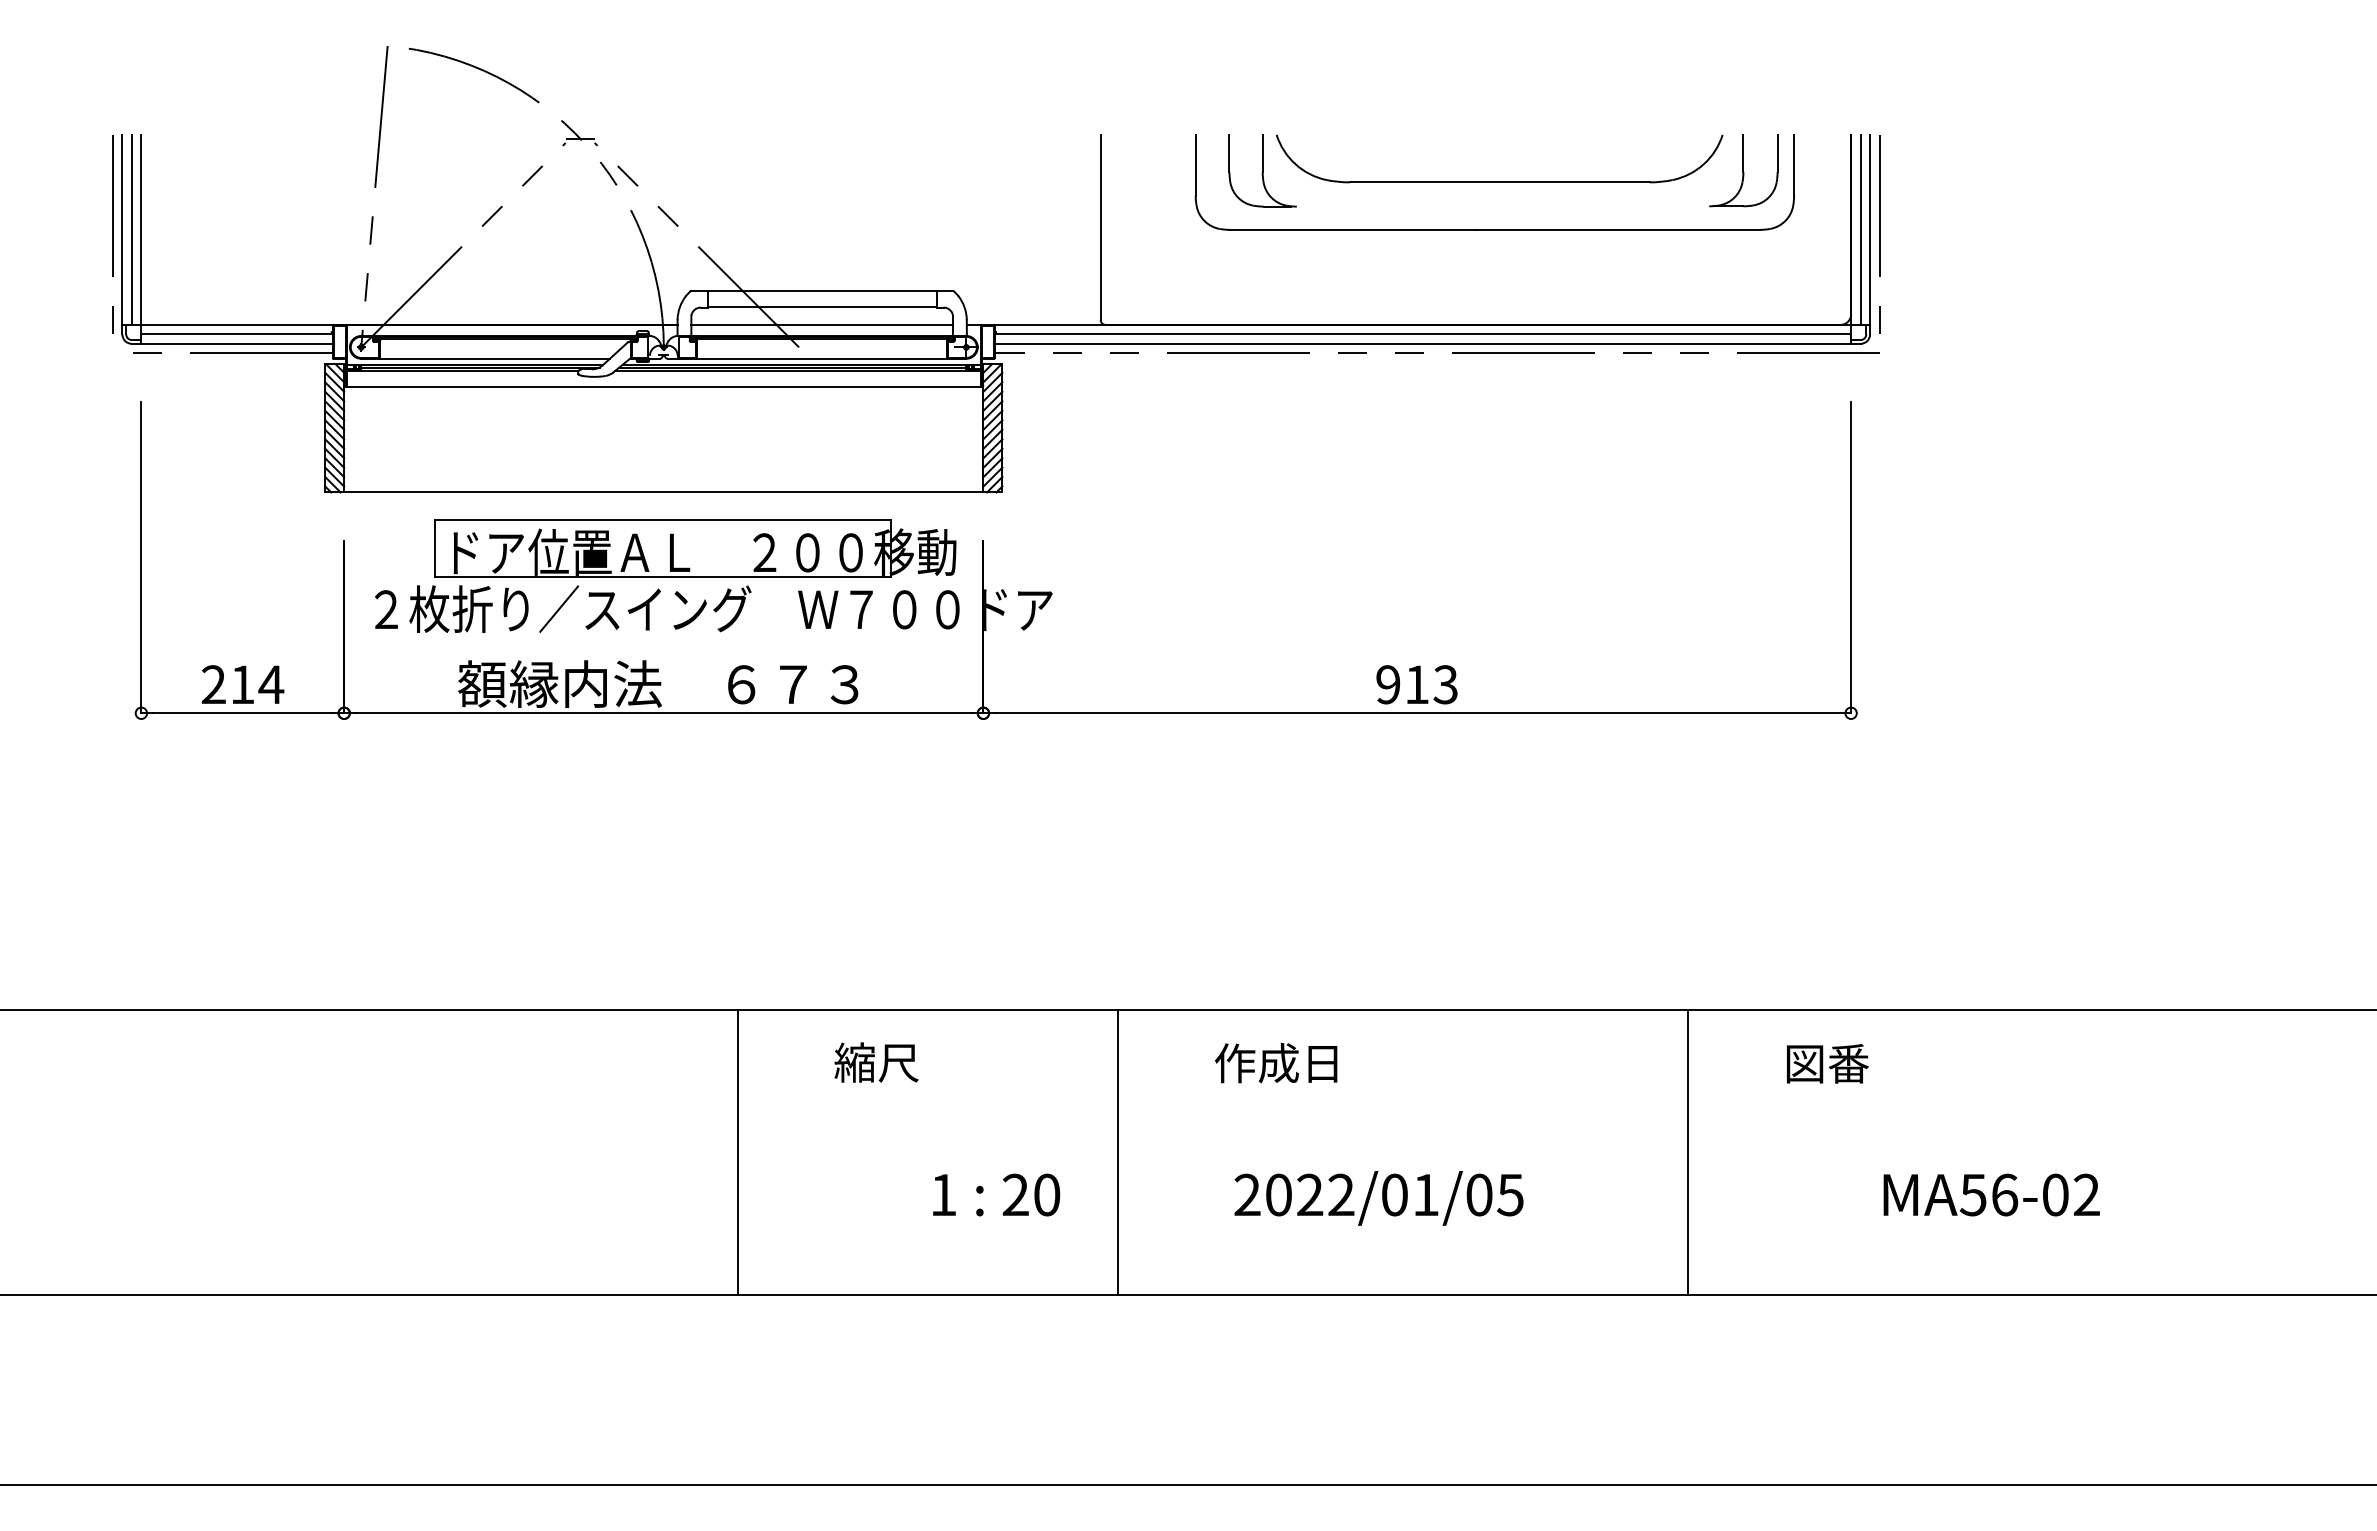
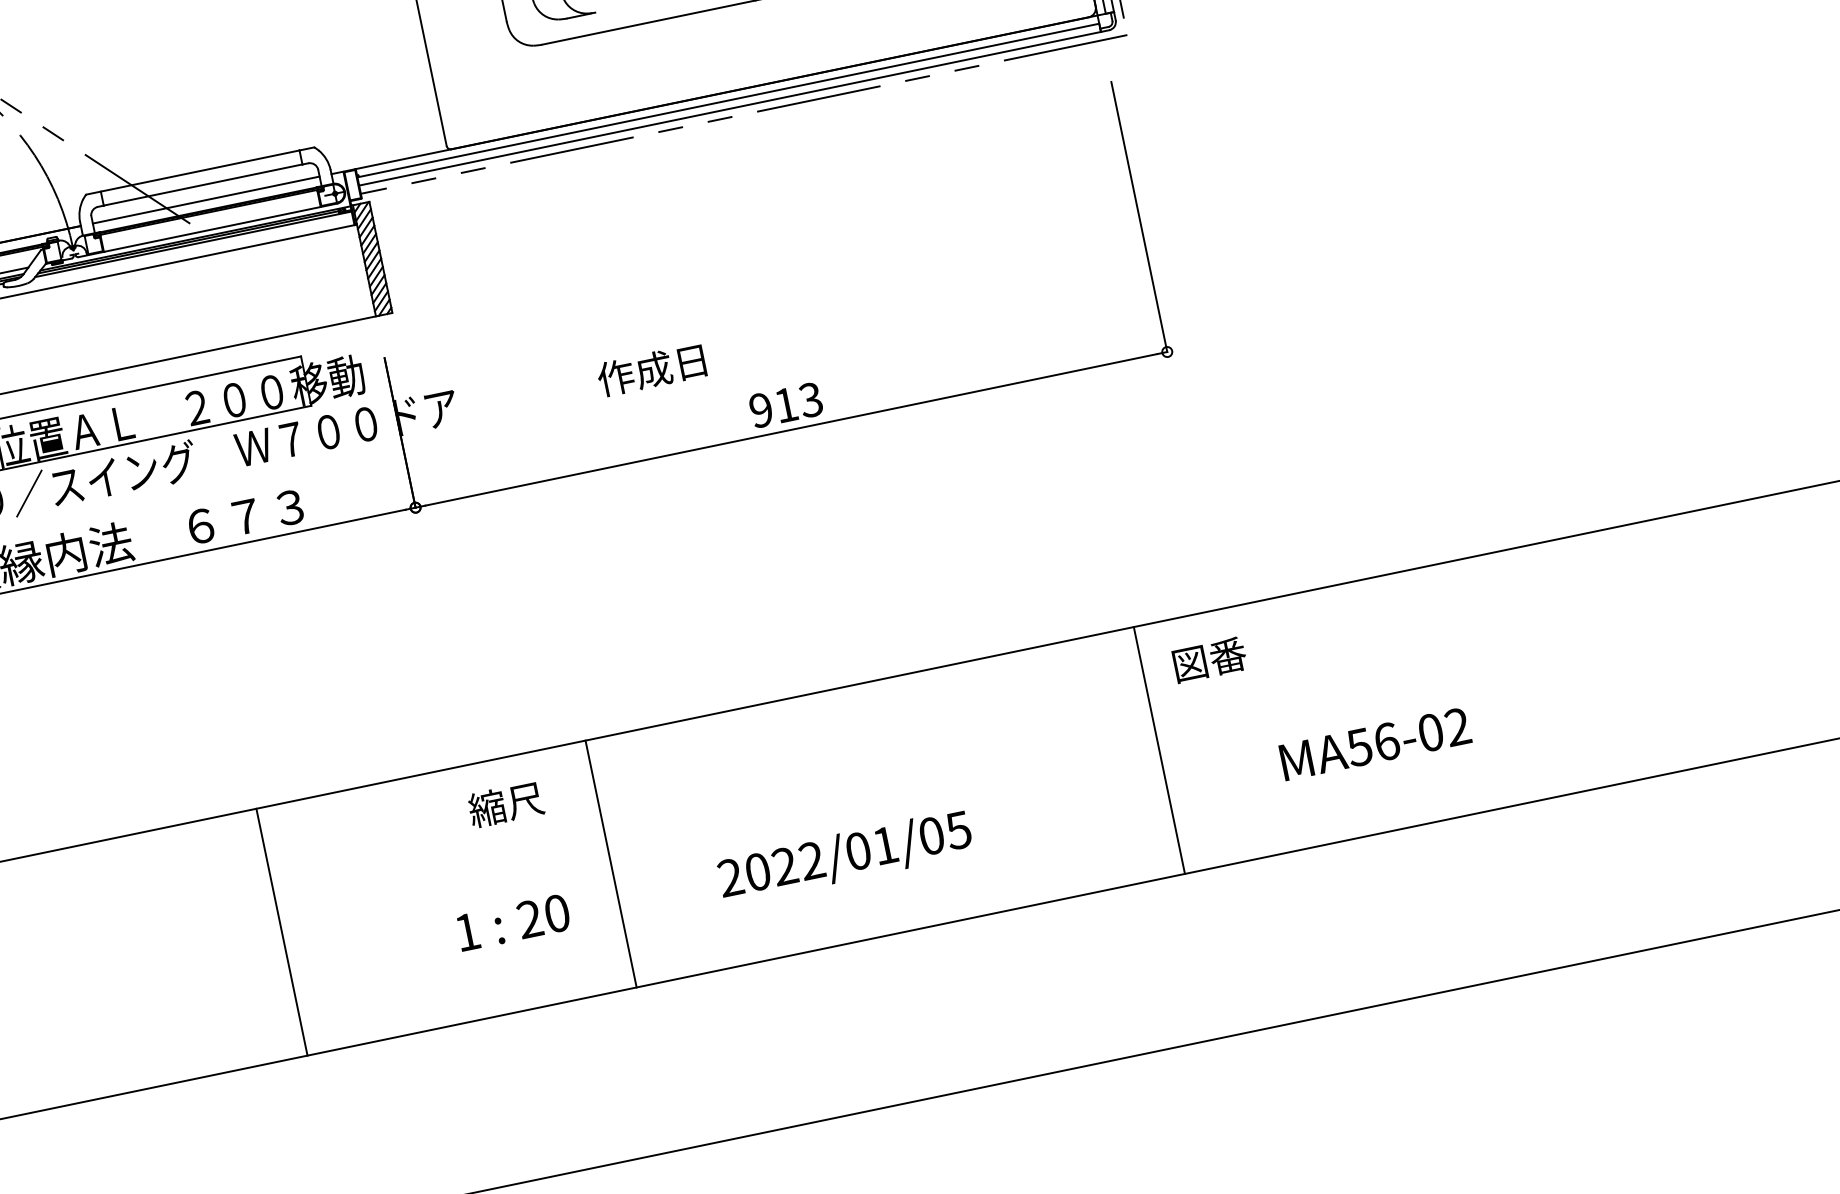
text: (876, 1062) -> (506, 804), moved
text: (1276, 1063) -> (651, 370), moved
line: (1688, 1152) -> (1159, 750), moved

